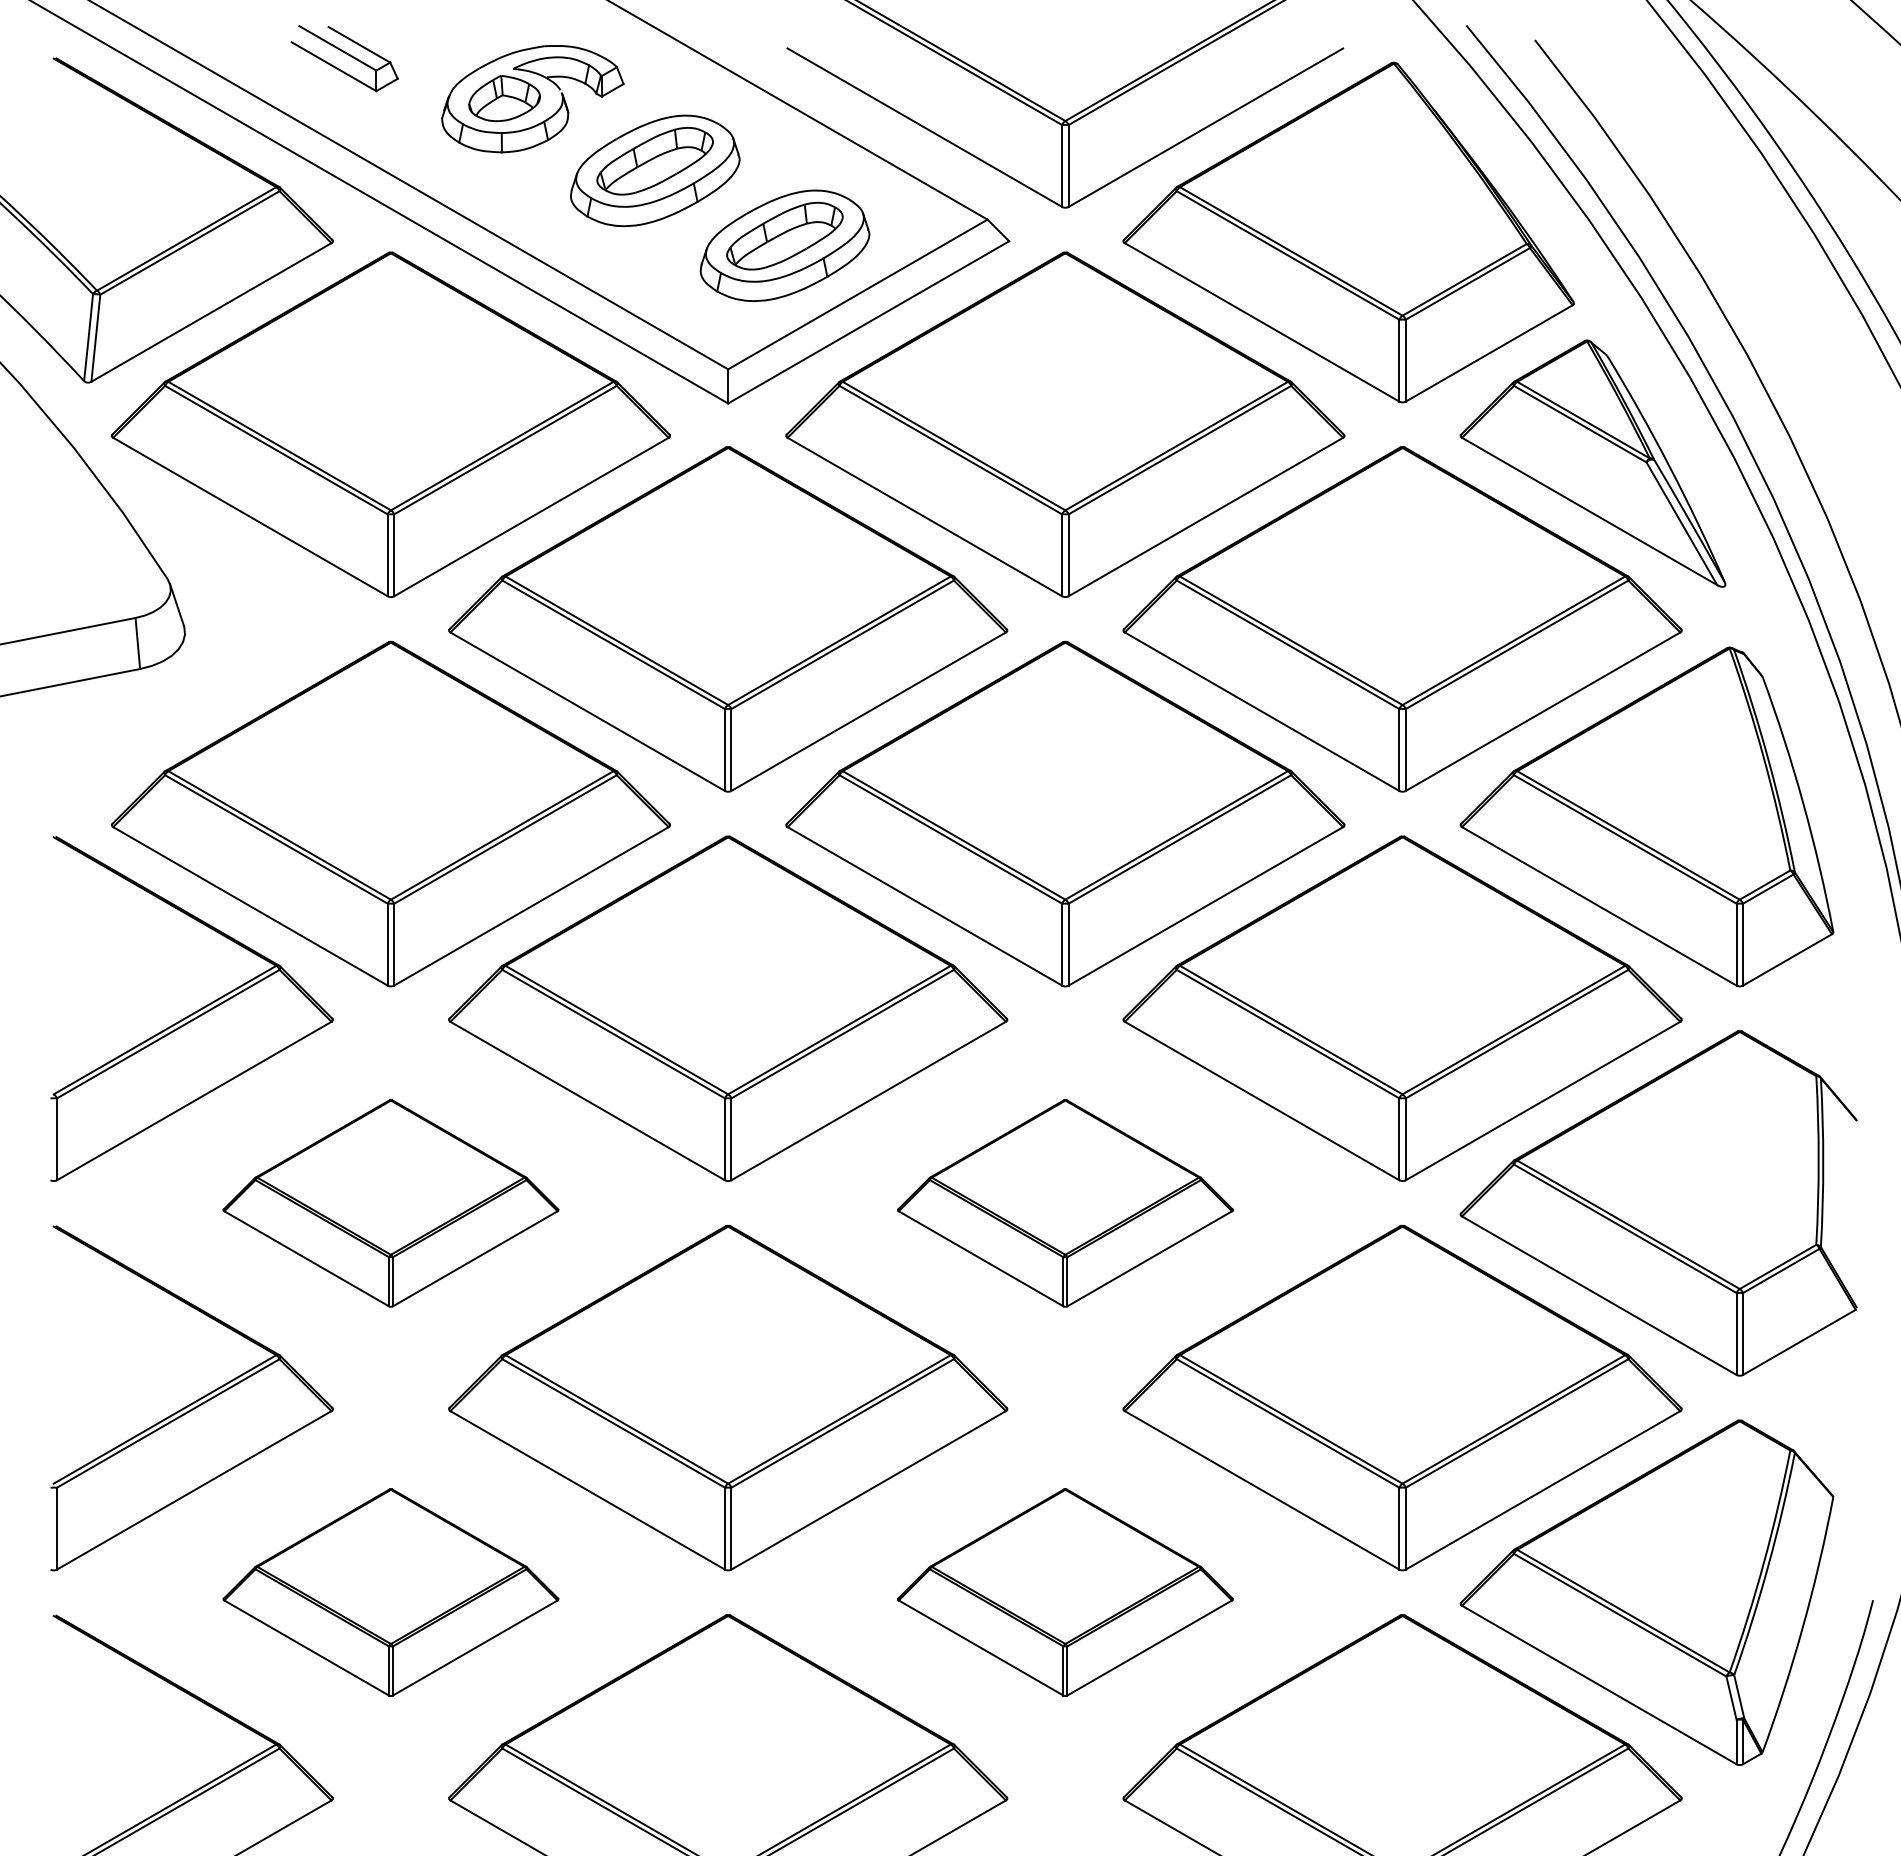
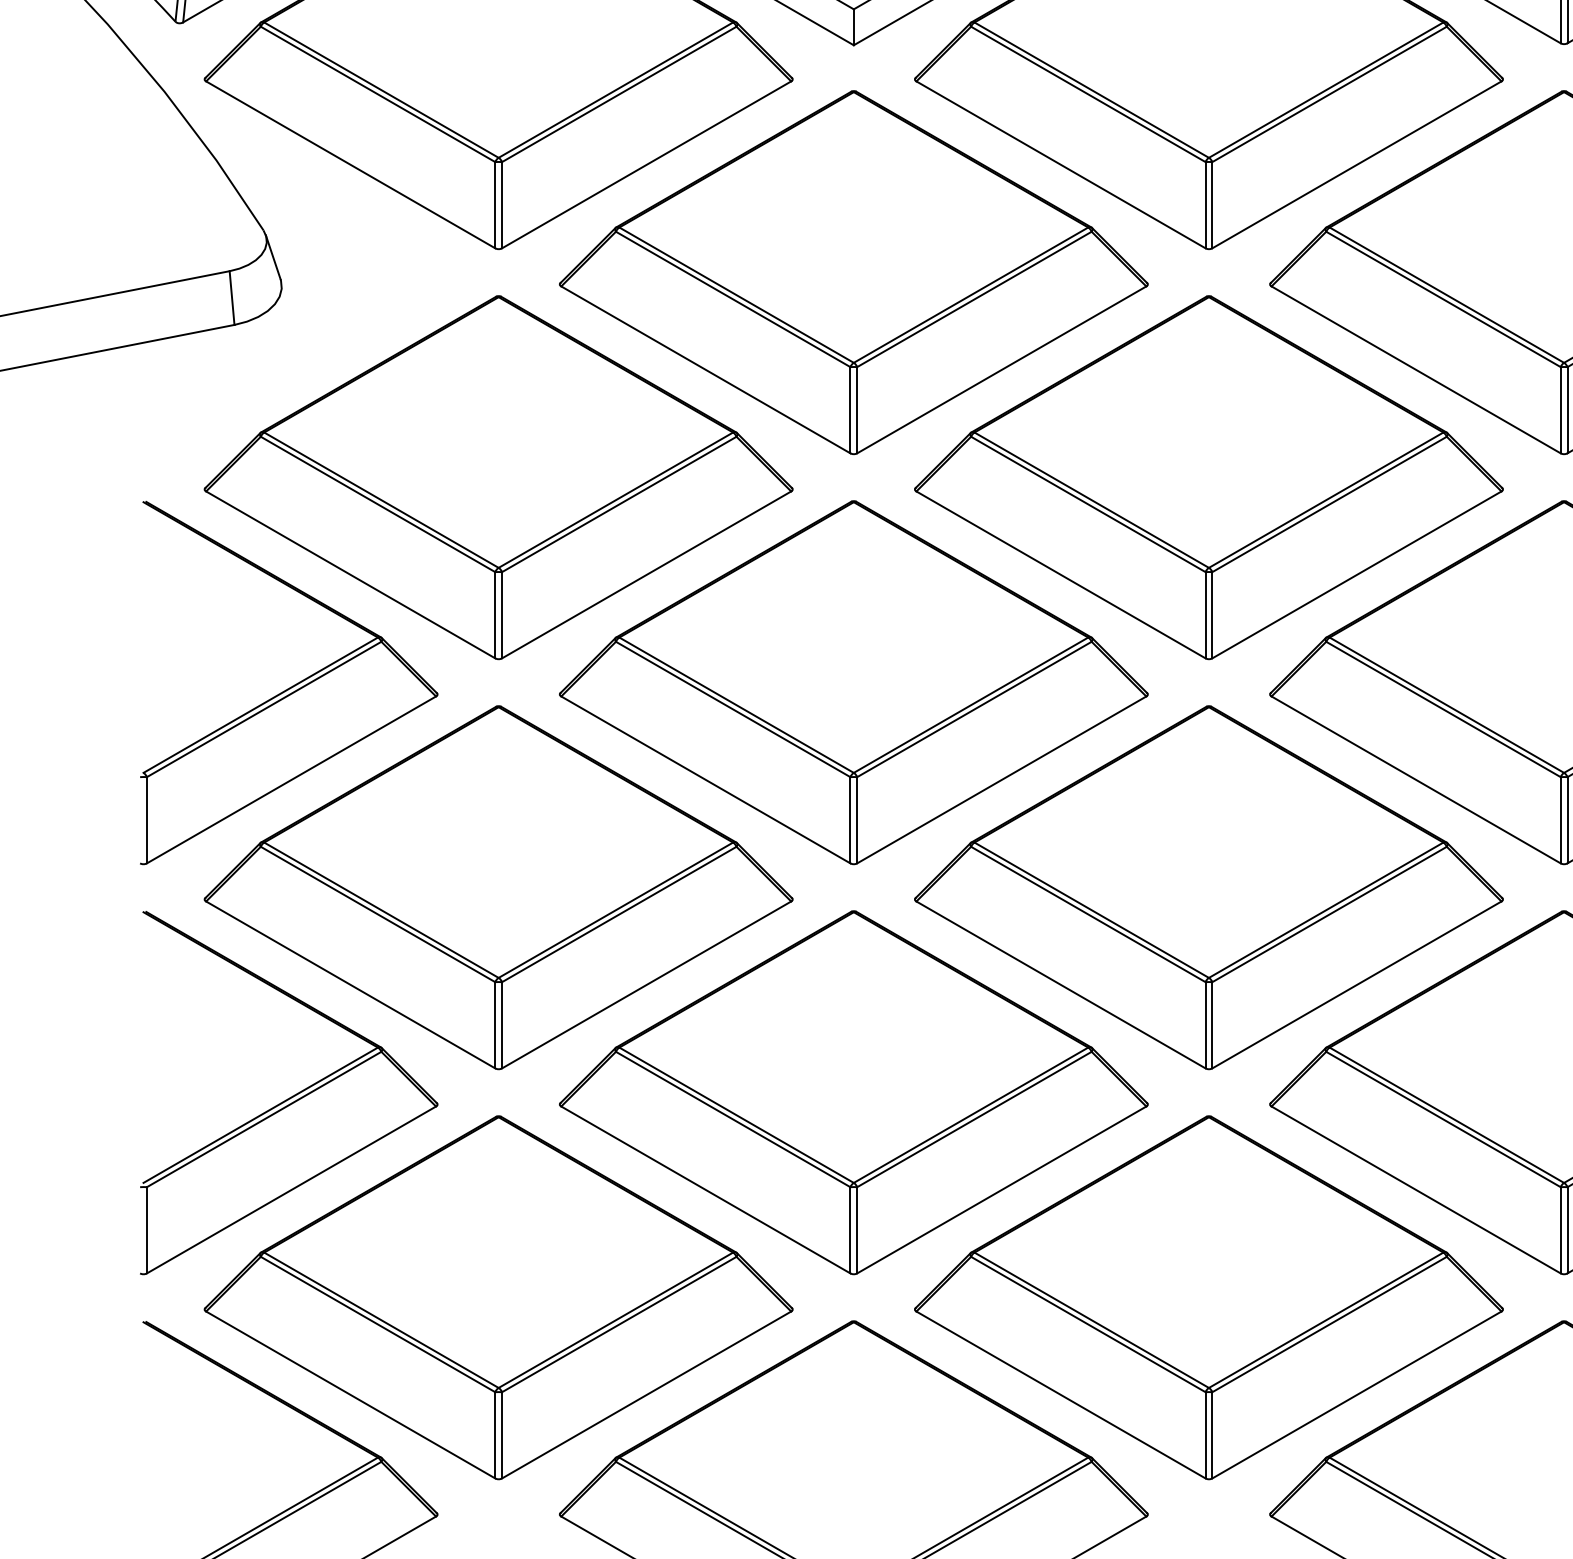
part: (390, 1203) -> (498, 887), size x1.67
part: (1065, 1203) -> (1209, 887), size x1.67
part: (390, 1592) -> (498, 1297), size x1.67
part: (1065, 1592) -> (1209, 1297), size x1.67

